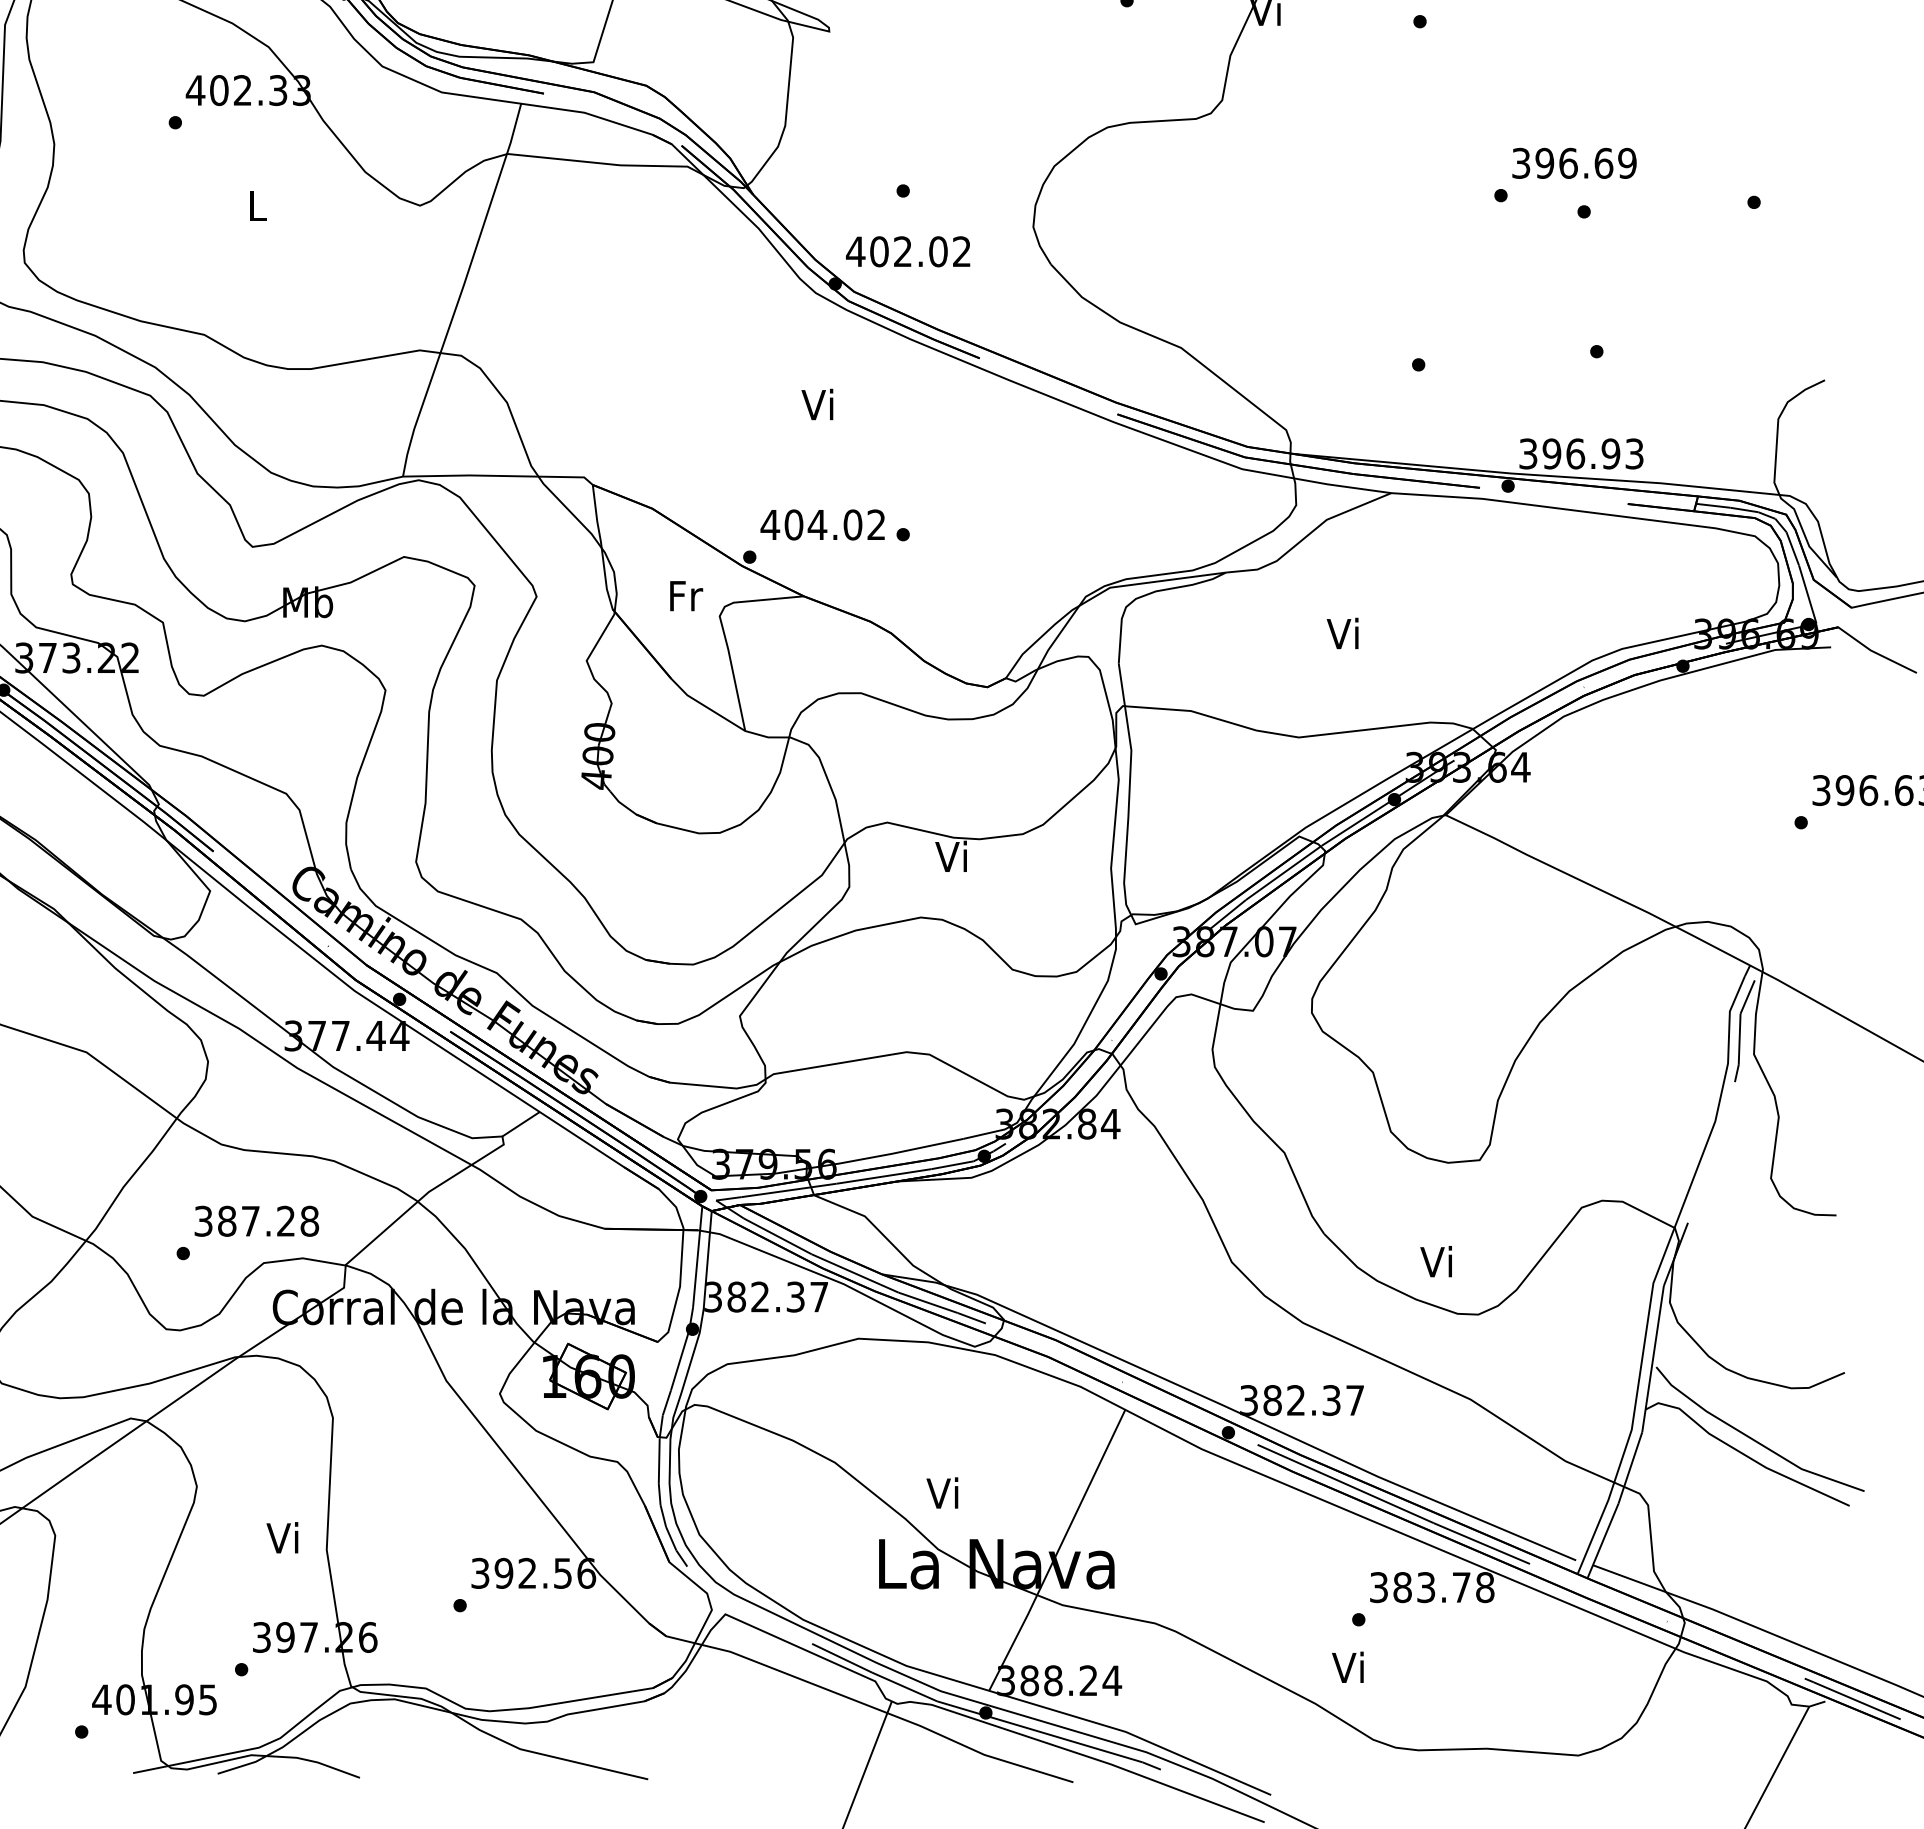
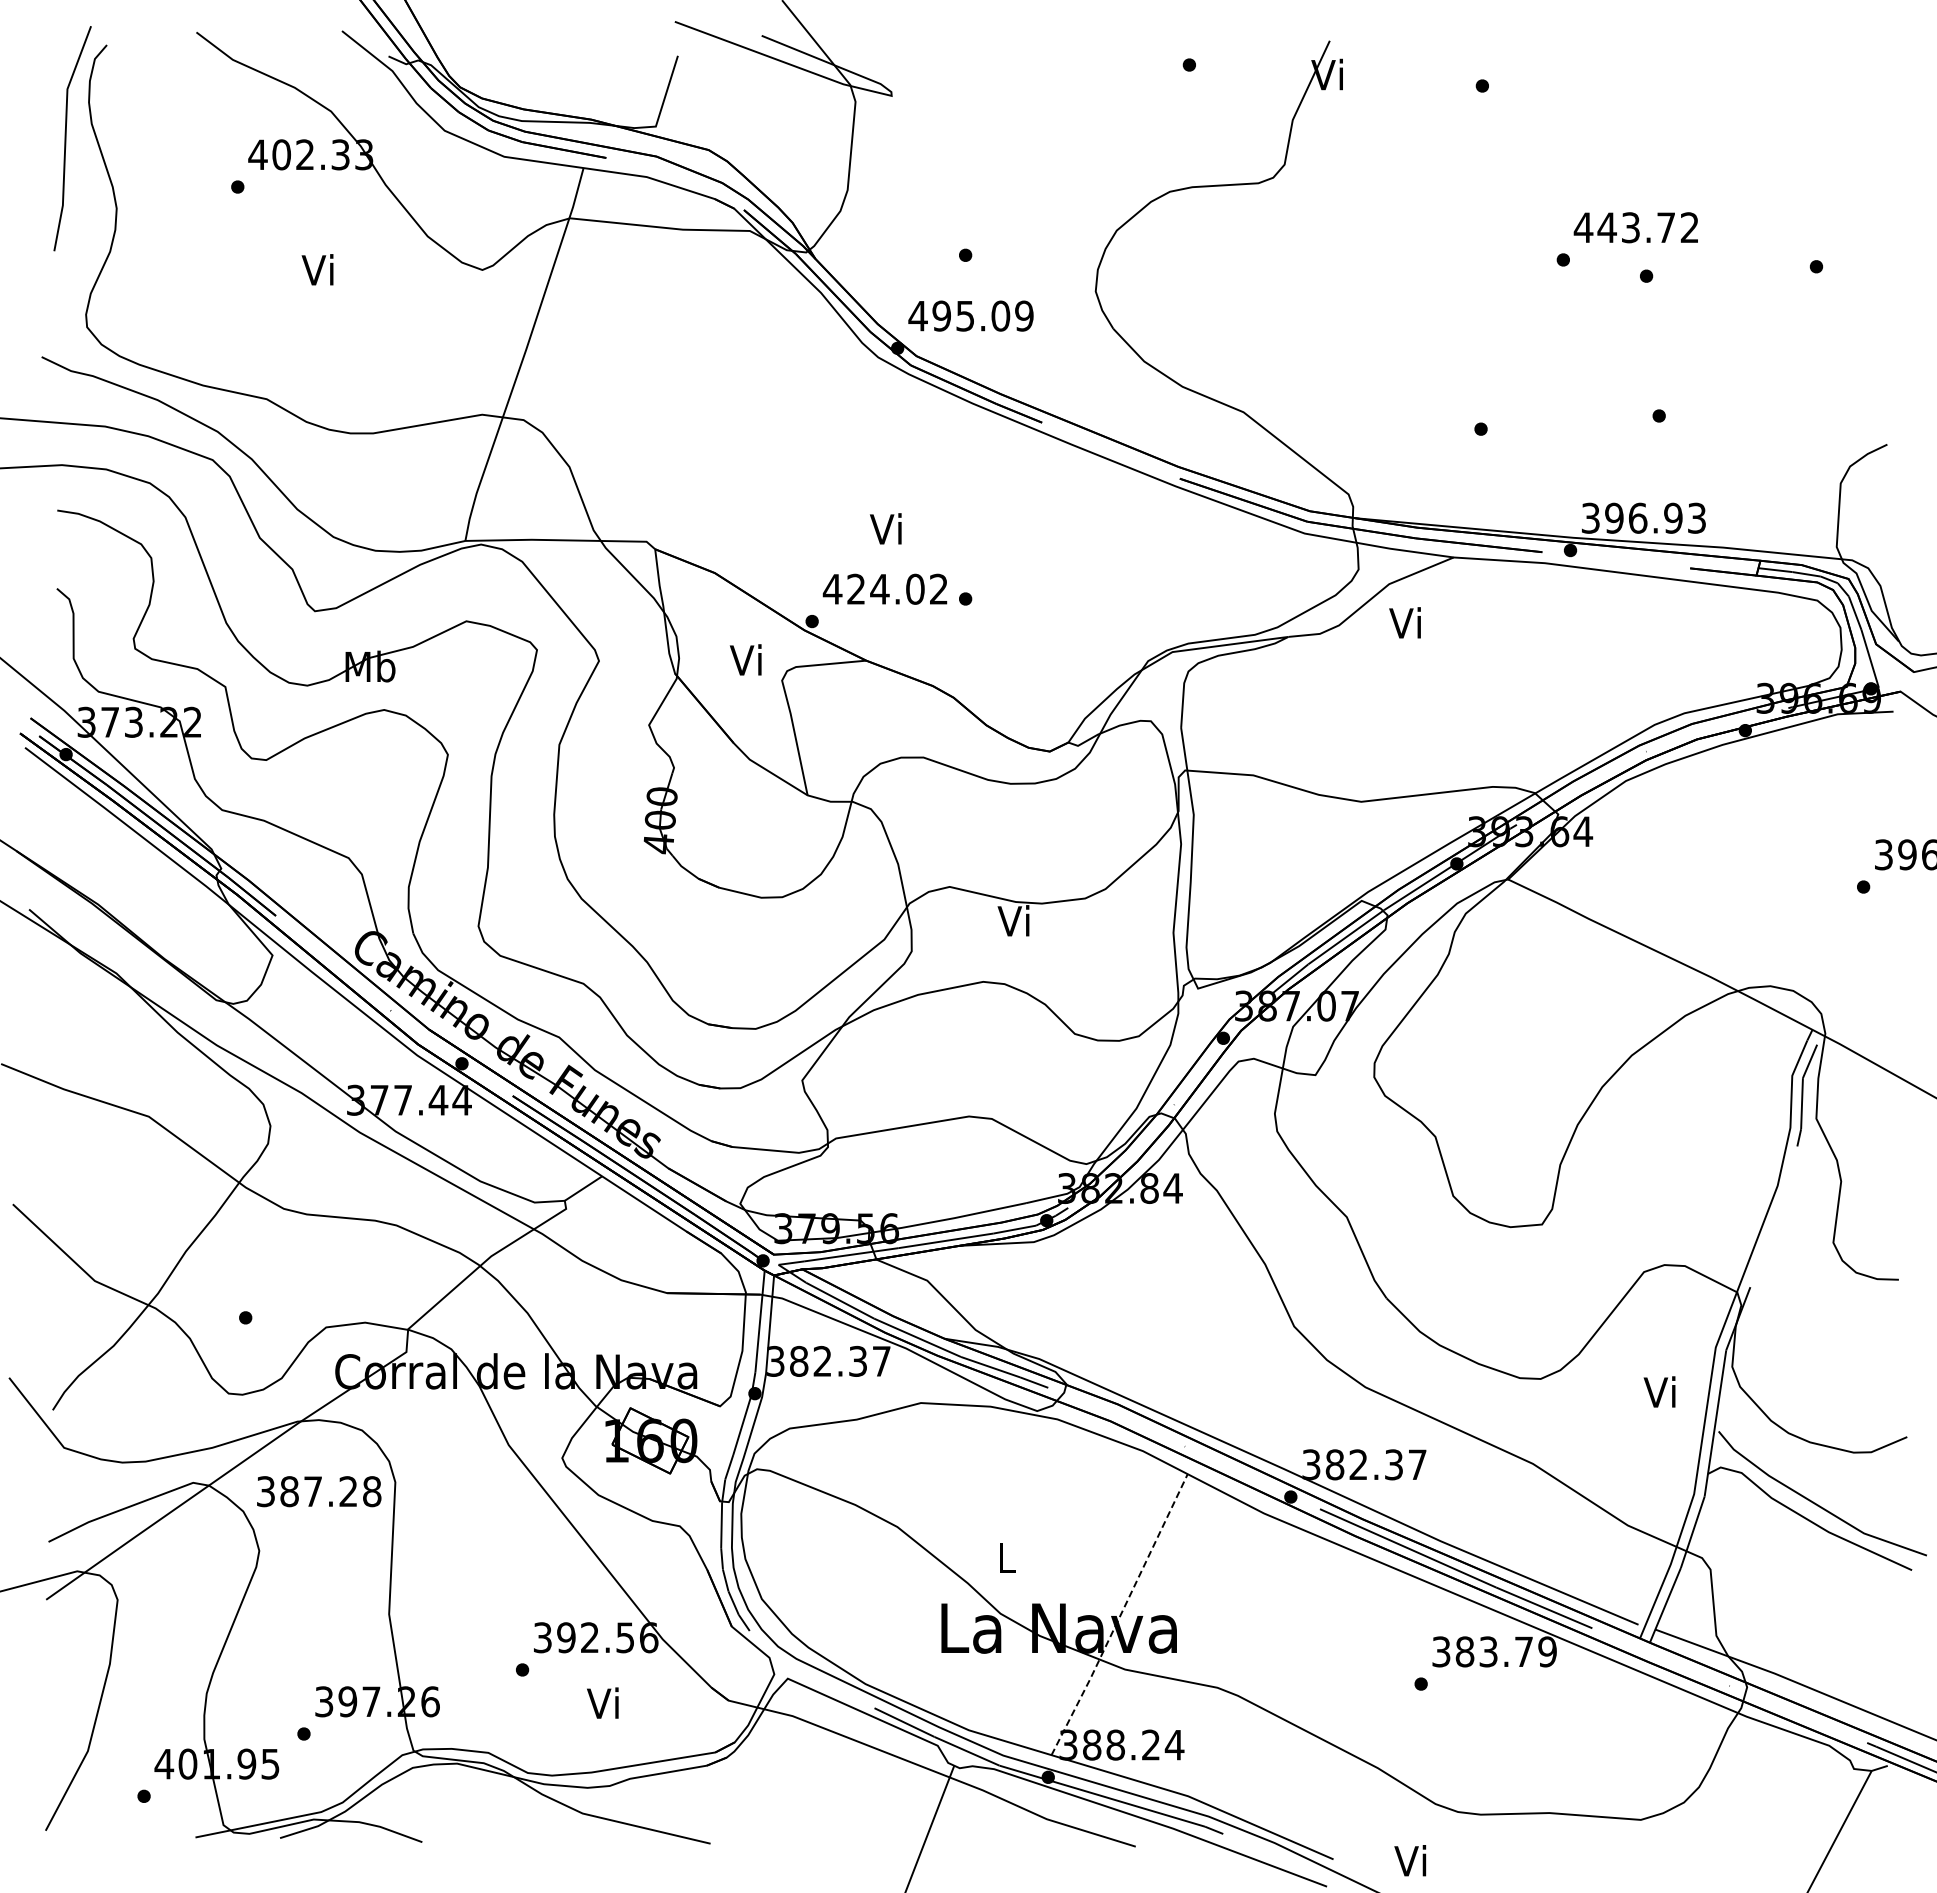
text: (1574, 163) -> (1636, 227), 396.69 -> 443.72
text: (255, 205) -> (317, 269), L -> Vi
text: (920, 251) -> (982, 315), 402.02 -> 495.09
text: (817, 404) -> (885, 528), moved
text: (794, 524) -> (856, 588), 404.02 -> 424.02
text: (685, 595) -> (747, 659), Fr -> Vi
text: (1342, 633) -> (1404, 622), moved
text: (257, 1221) -> (319, 1491), moved
text: (1436, 1261) -> (1659, 1391), moved
text: (942, 1492) -> (1004, 1556), Vi -> L
text: (282, 1537) -> (602, 1702), moved
line: (1058, 1551) -> (1120, 1615), solid -> dashed
text: (1485, 1587) -> (1547, 1651), 383.78 -> 383.79
text: (1348, 1667) -> (1410, 1860), moved

